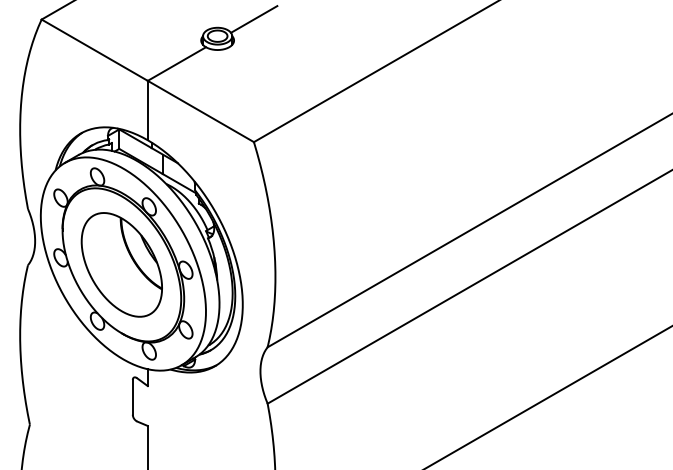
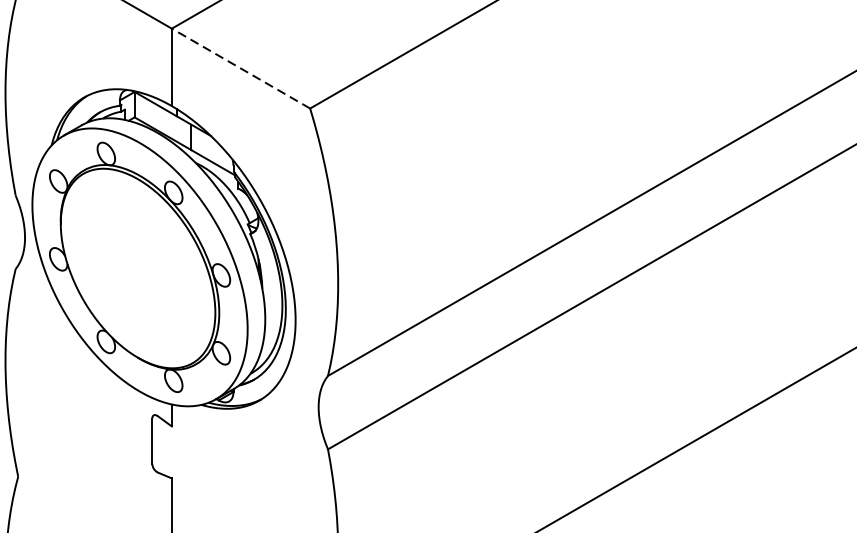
line: (200, 111) -> (240, 68), solid -> dashed
part: (121, 264) -> (137, 267), removed

